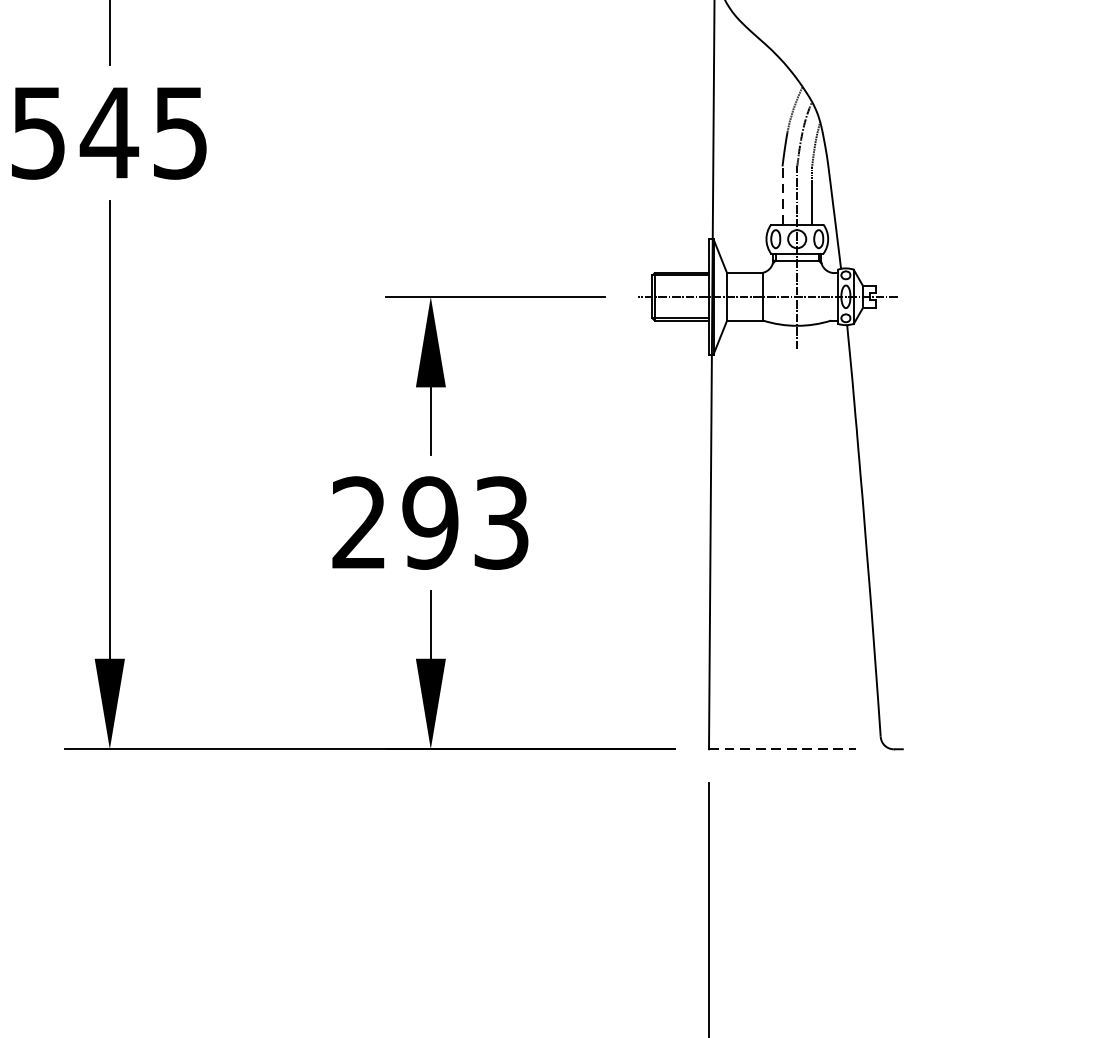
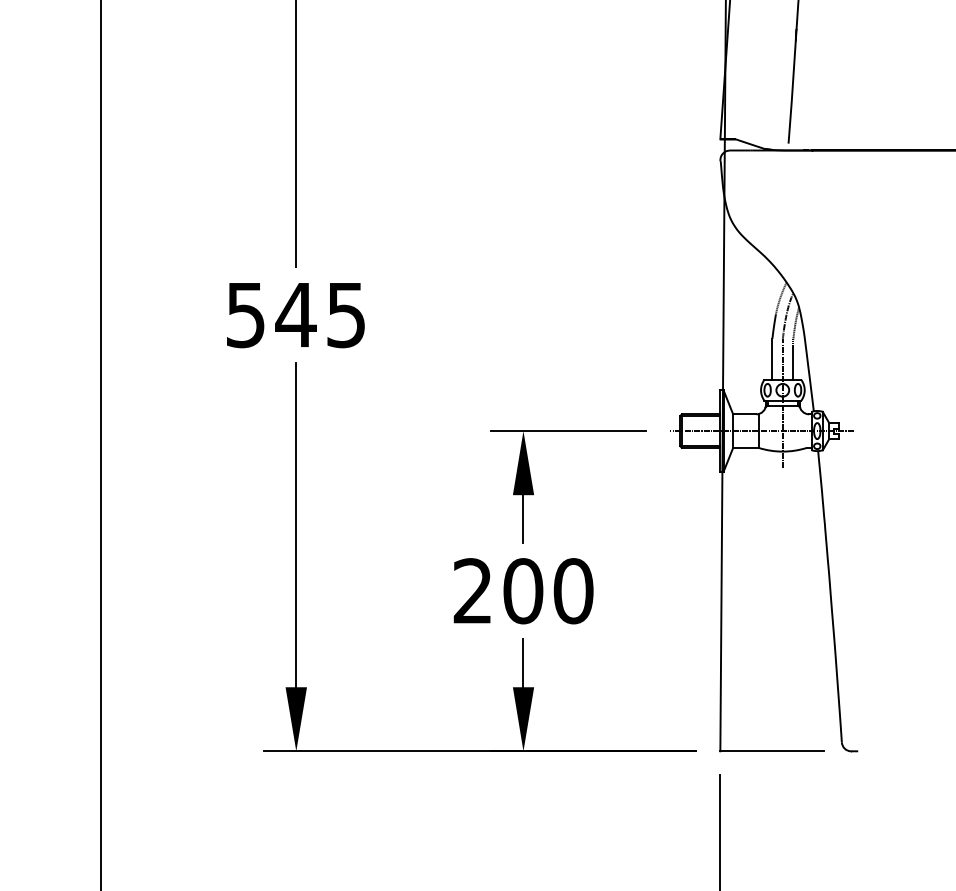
line: (782, 195) -> (772, 359), dashed -> solid
text: (466, 523) -> (548, 591), 293 -> 200
line: (782, 749) -> (772, 751), dashed -> solid

